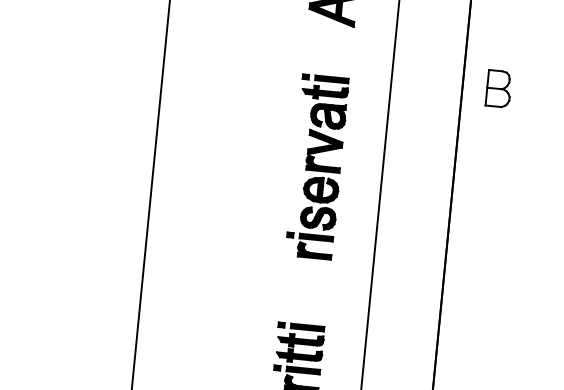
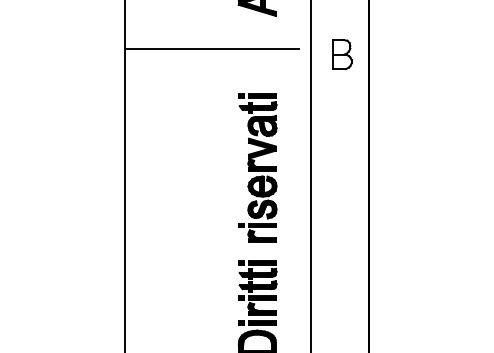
line: (272, 60) -> (212, 49), added
part: (499, 88) -> (342, 54), moved
part: (317, 166) -> (257, 167), moved

